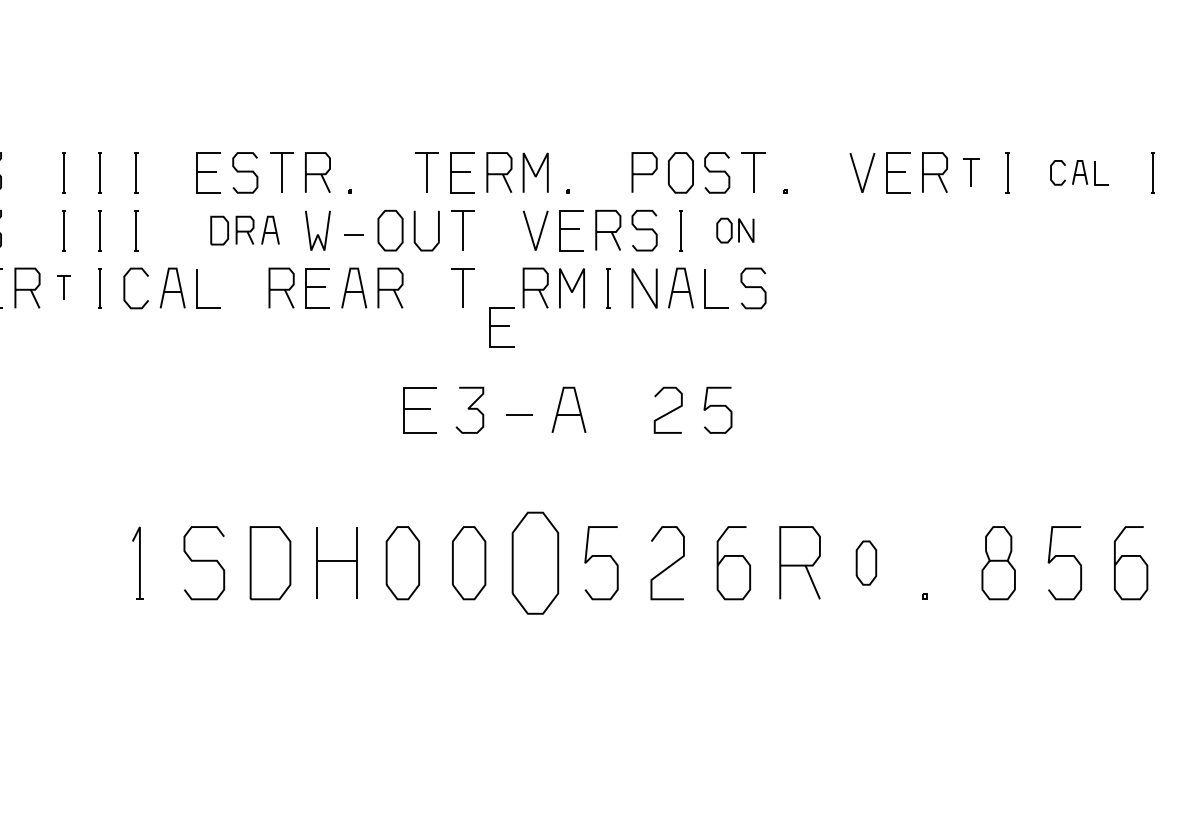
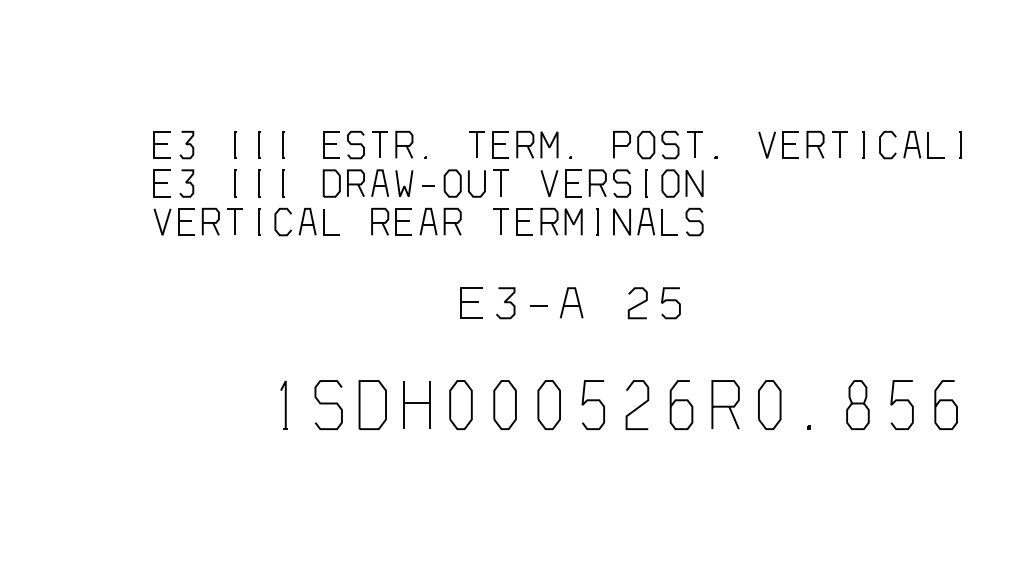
part: (971, 172) -> (839, 144), size x1.43
part: (1079, 172) -> (911, 144), size x1.67
part: (244, 230) -> (355, 183), size x1.43
part: (735, 230) -> (682, 183), size x1.67
part: (62, 287) -> (234, 221), size x1.67
part: (501, 326) -> (524, 221), moved
part: (534, 562) -> (548, 404), size x0.71
part: (865, 562) -> (769, 404), size x1.67

